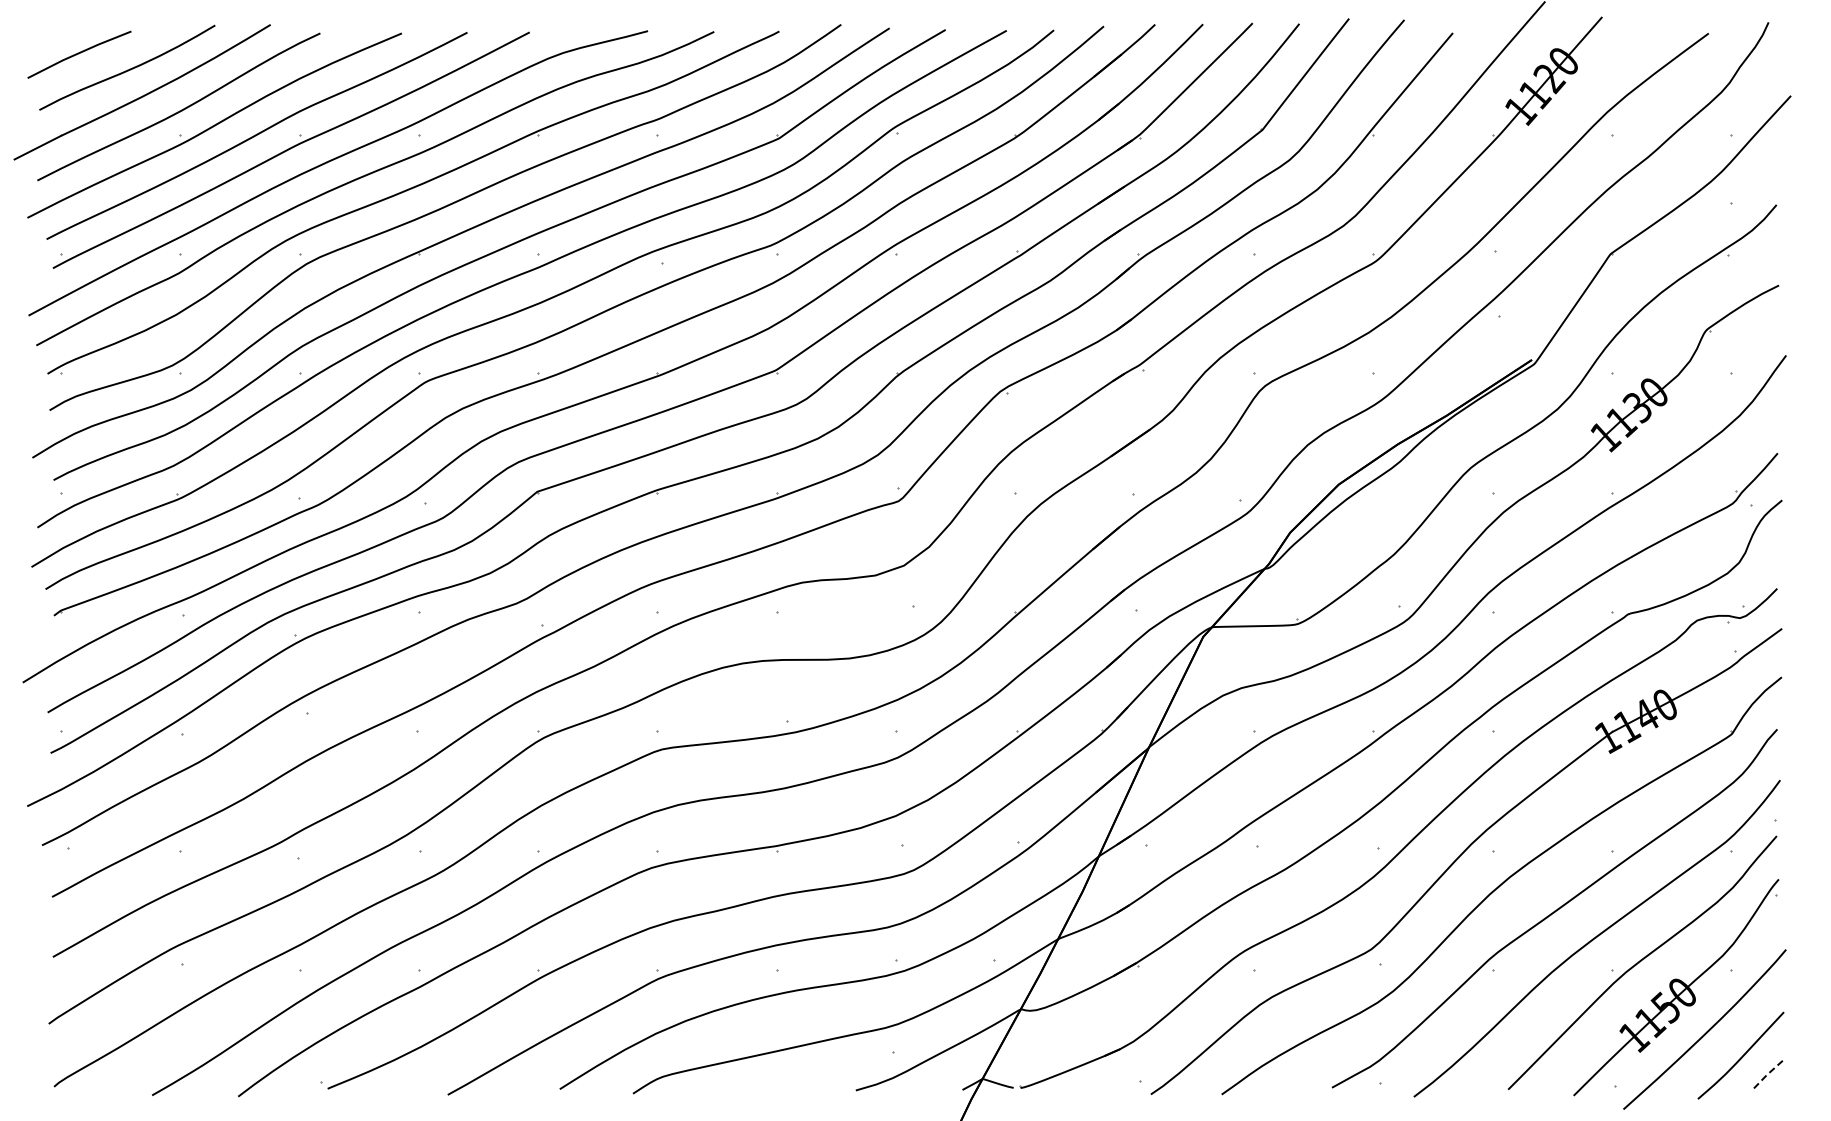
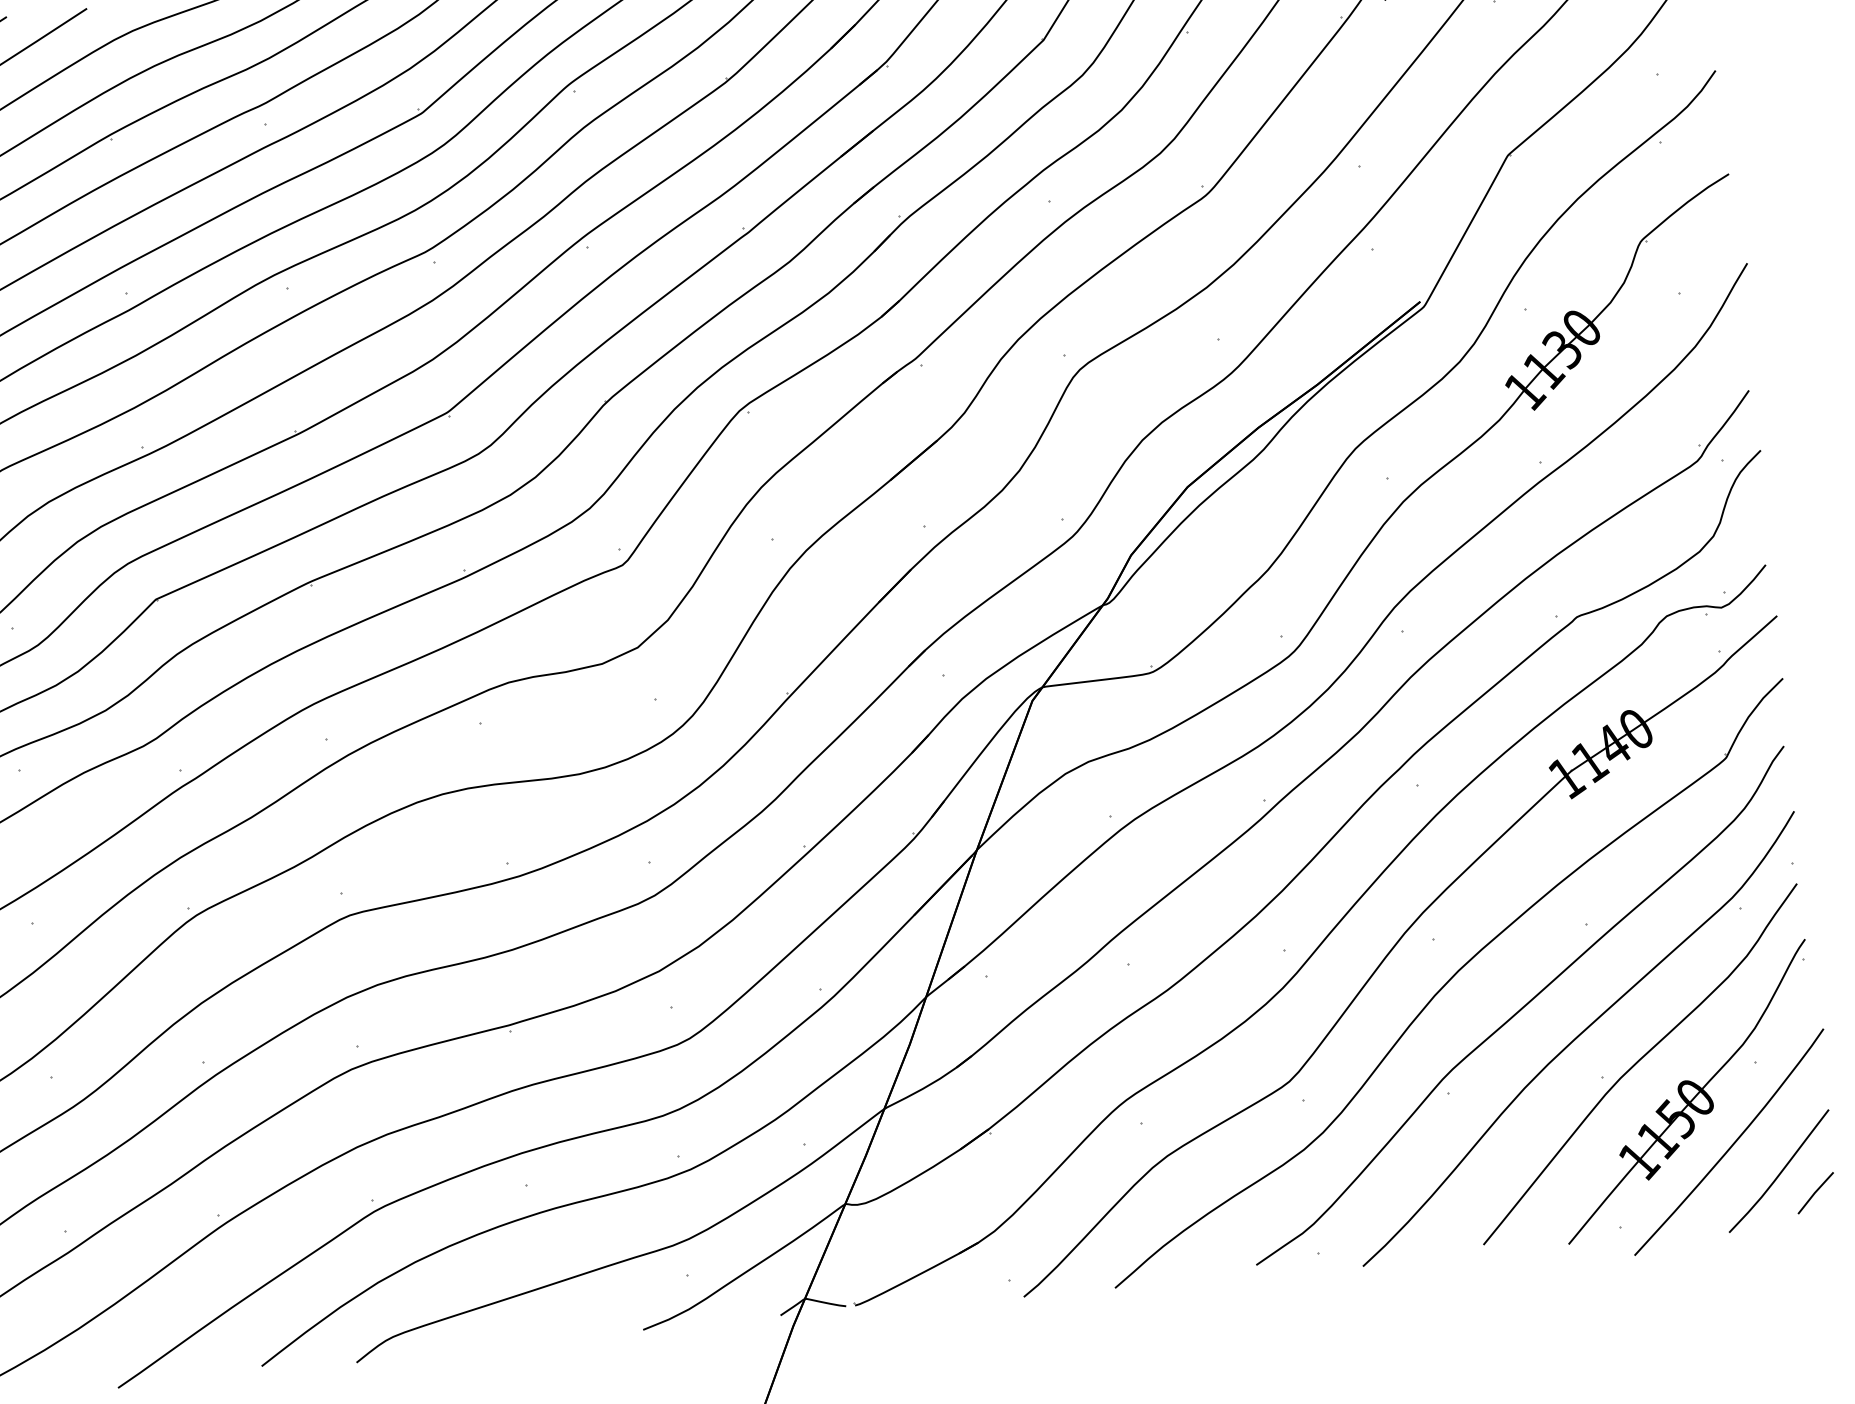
line: (1766, 1075) -> (1814, 1193), dashed -> solid

